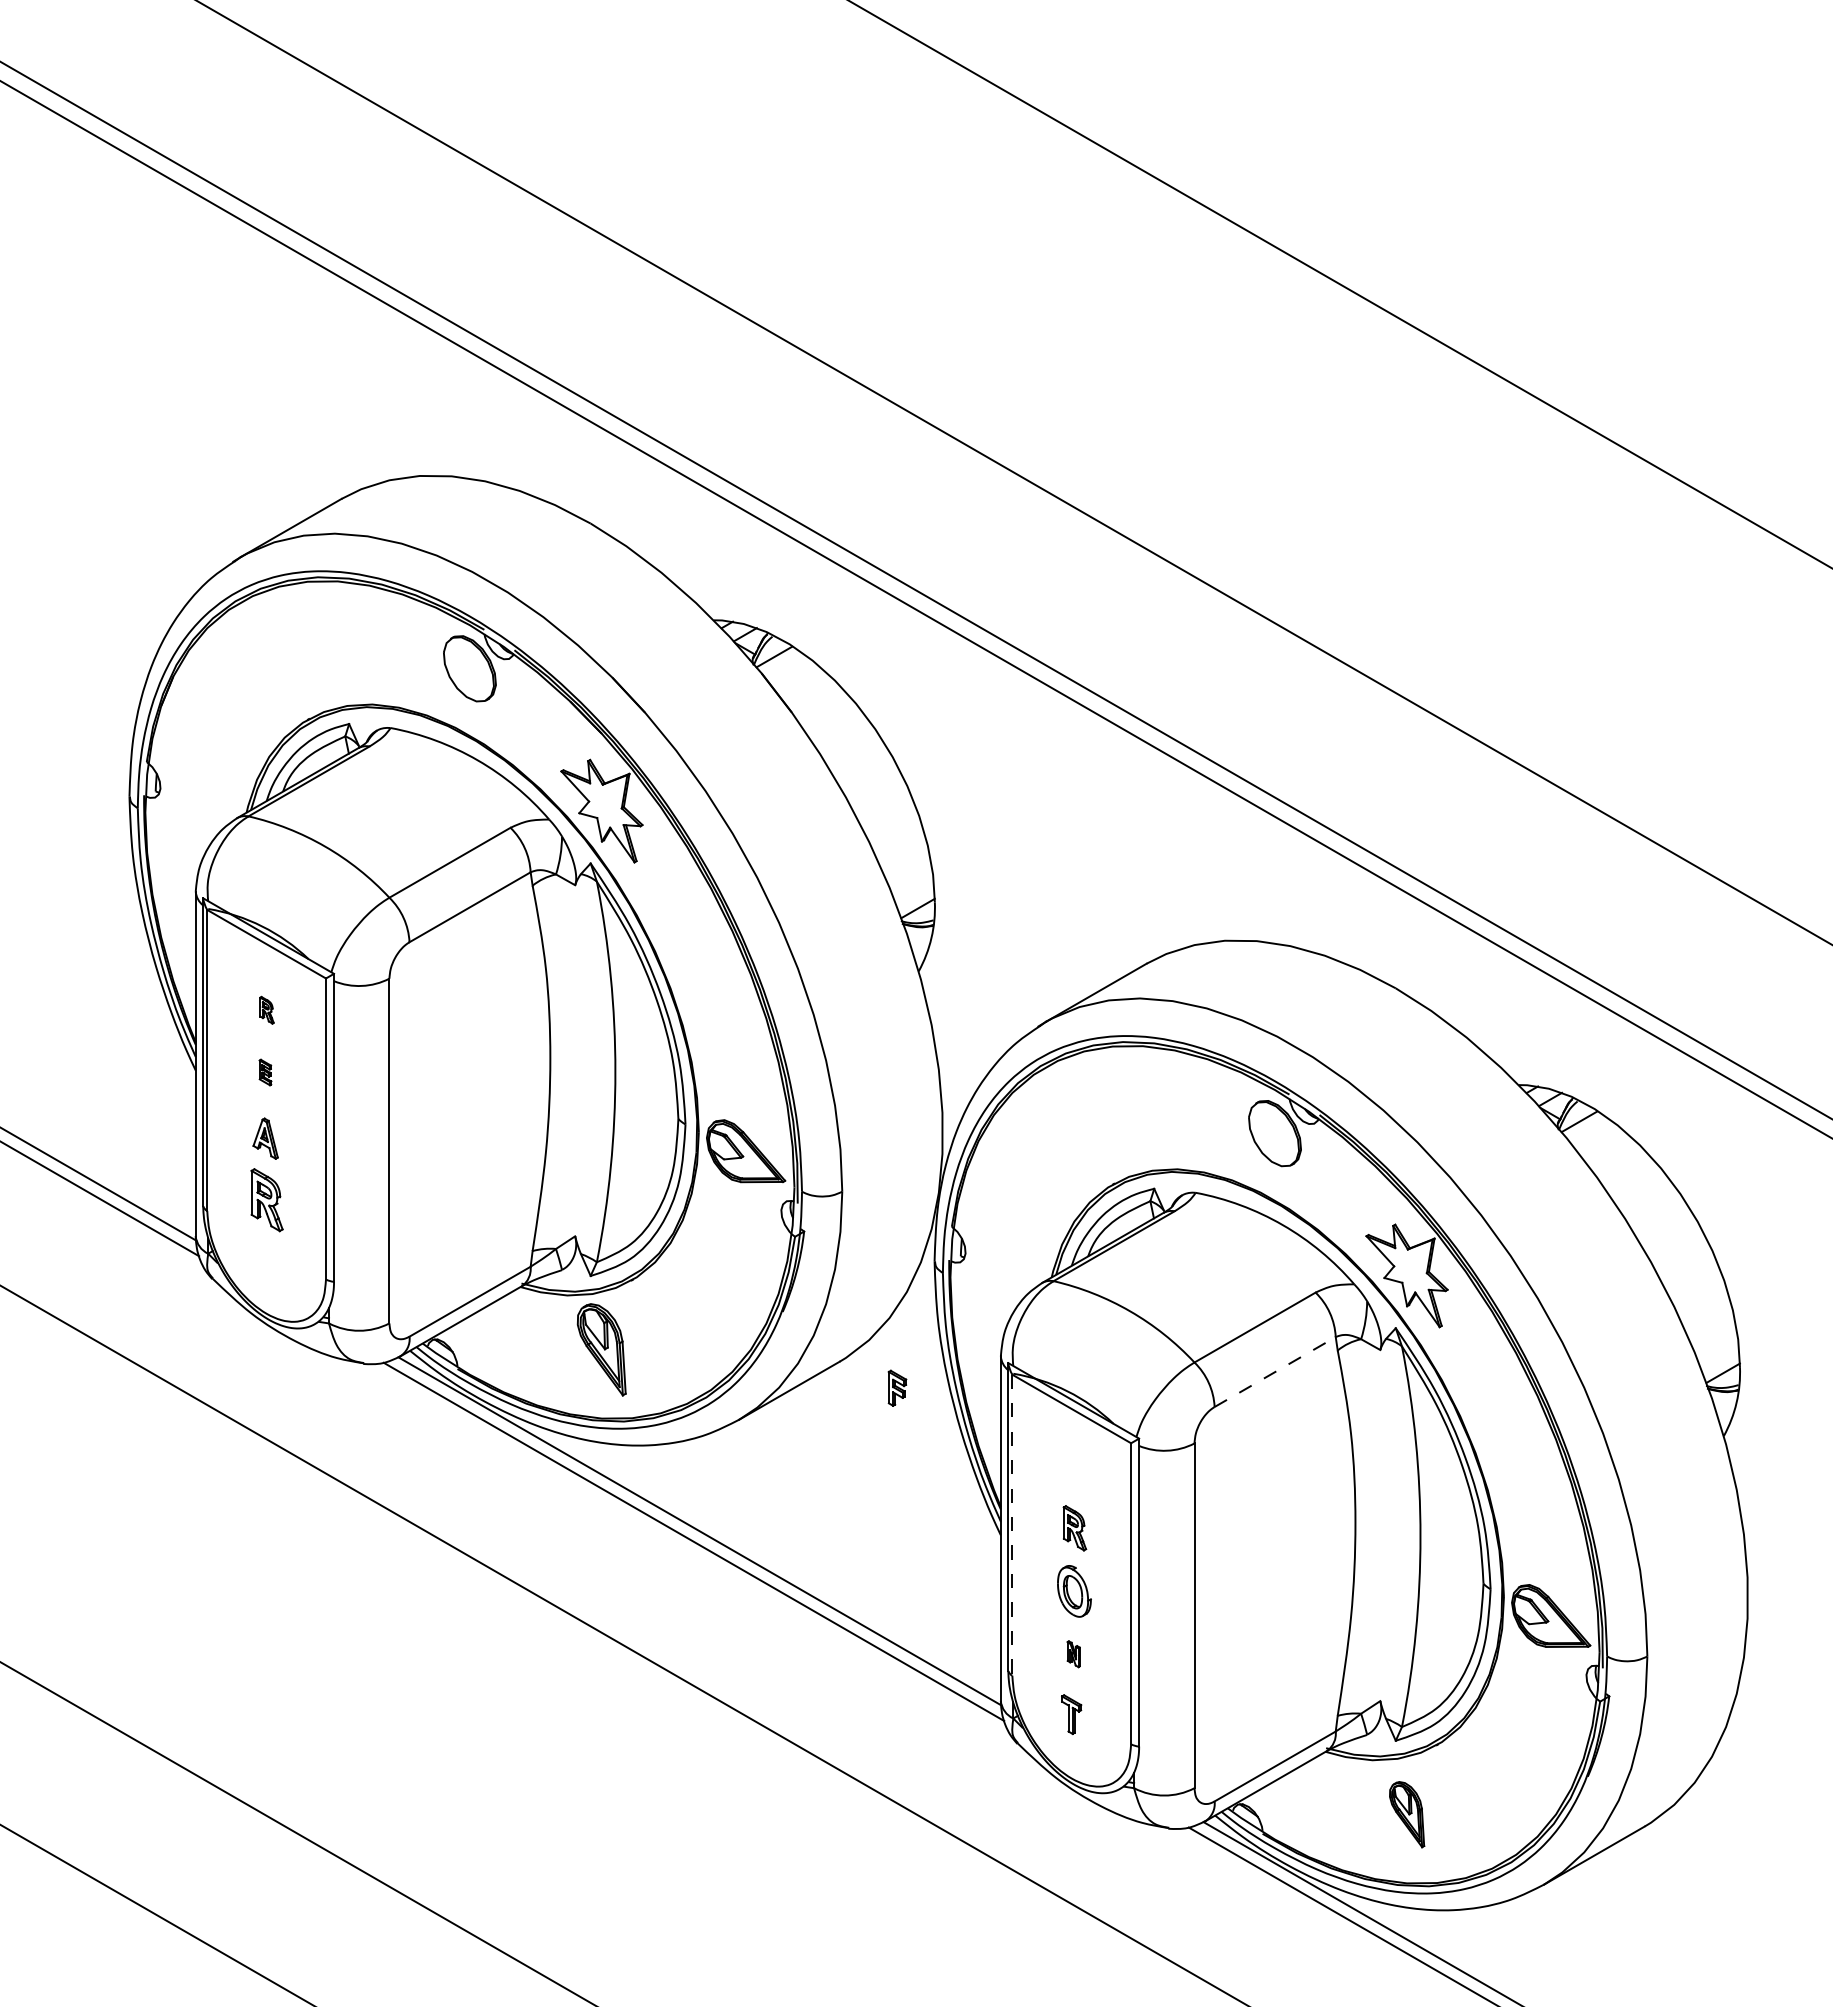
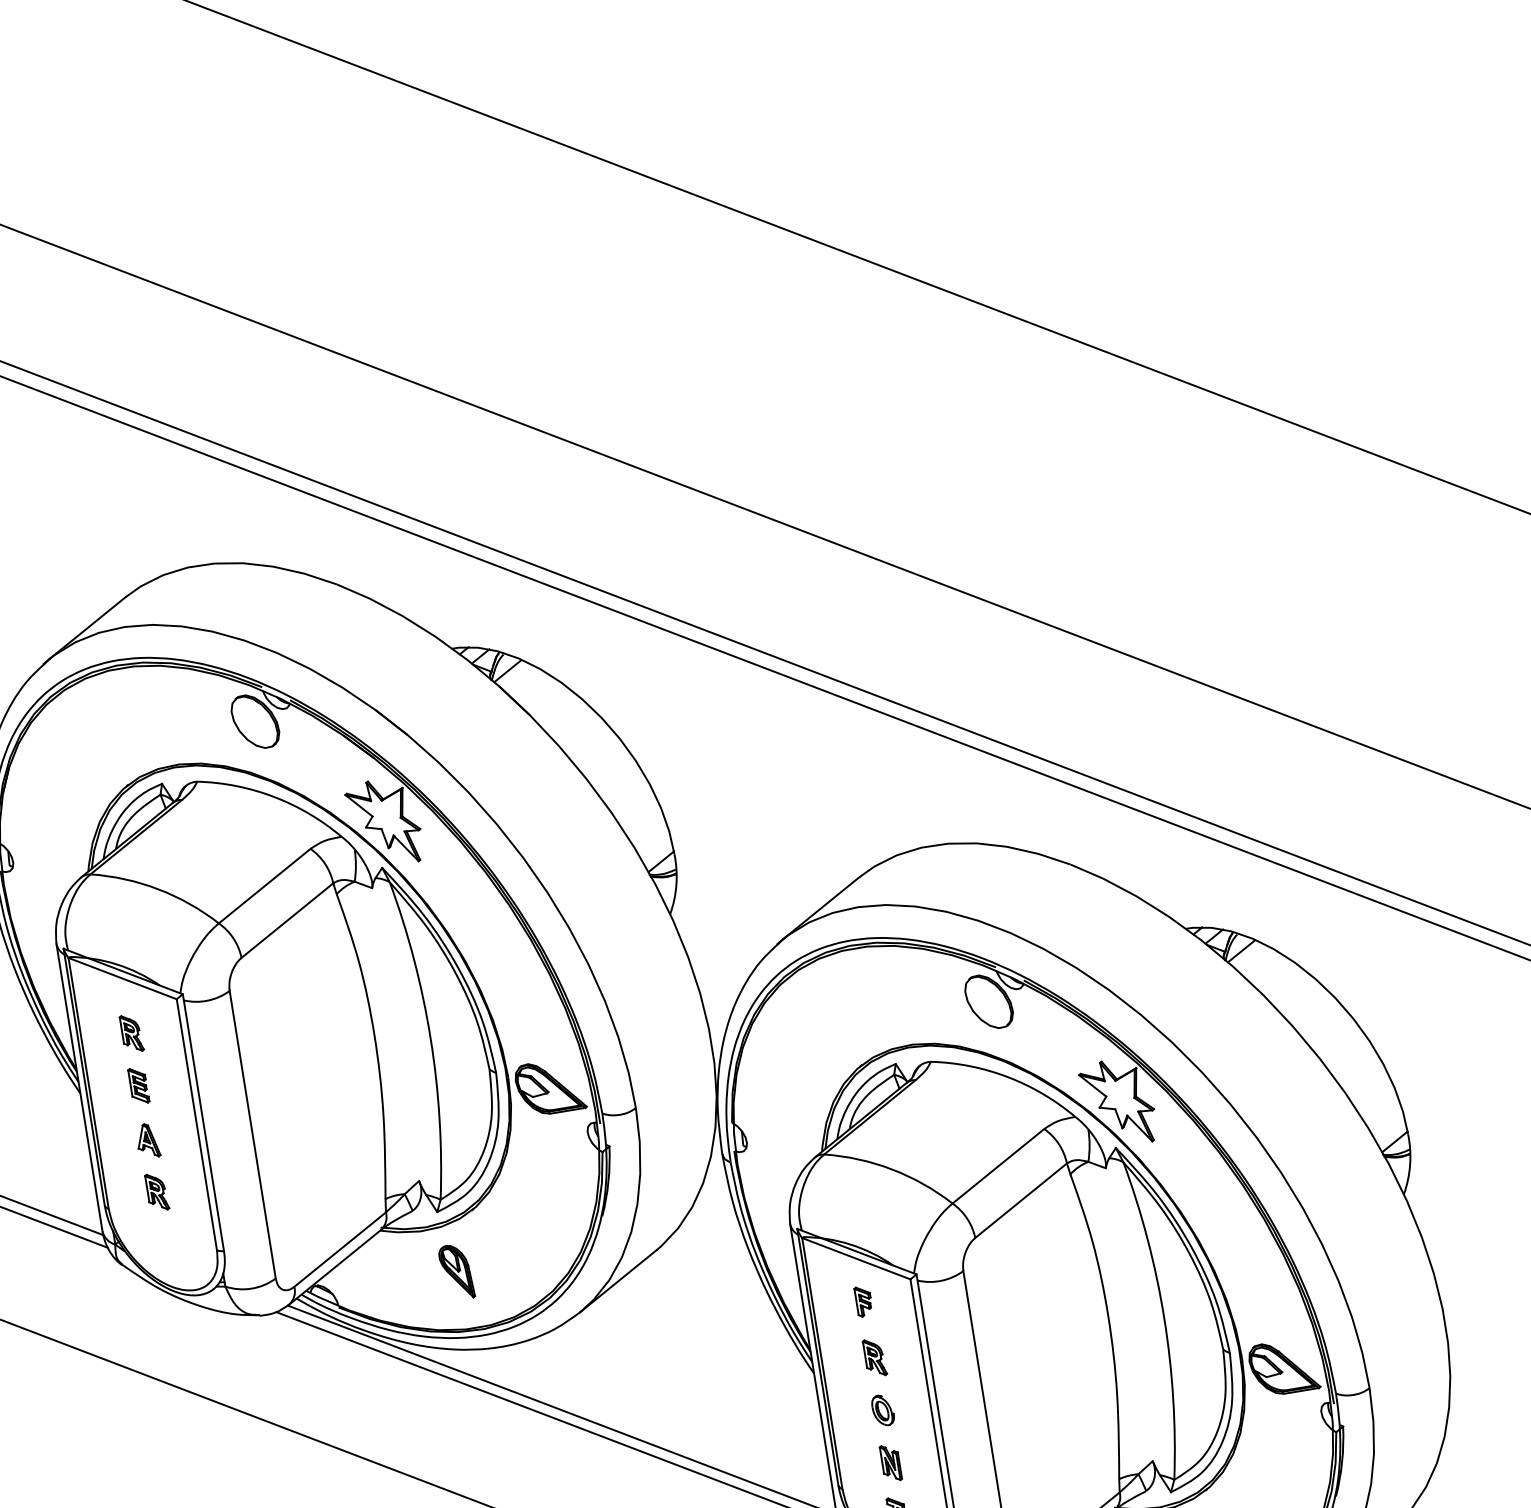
part: (266, 1010) -> (131, 1033), size x1.67
part: (265, 1072) -> (138, 1085), size x1.67
part: (266, 1200) -> (156, 1192), size x0.71
part: (602, 1349) -> (456, 1271), size x0.71
line: (1275, 1372) -> (1021, 1201), dashed -> solid
part: (897, 1387) -> (863, 1300), moved
line: (1012, 1525) -> (822, 1363), dashed -> solid
part: (1074, 1591) -> (883, 1410), size x0.71
part: (1073, 1653) -> (890, 1462), size x1.67

